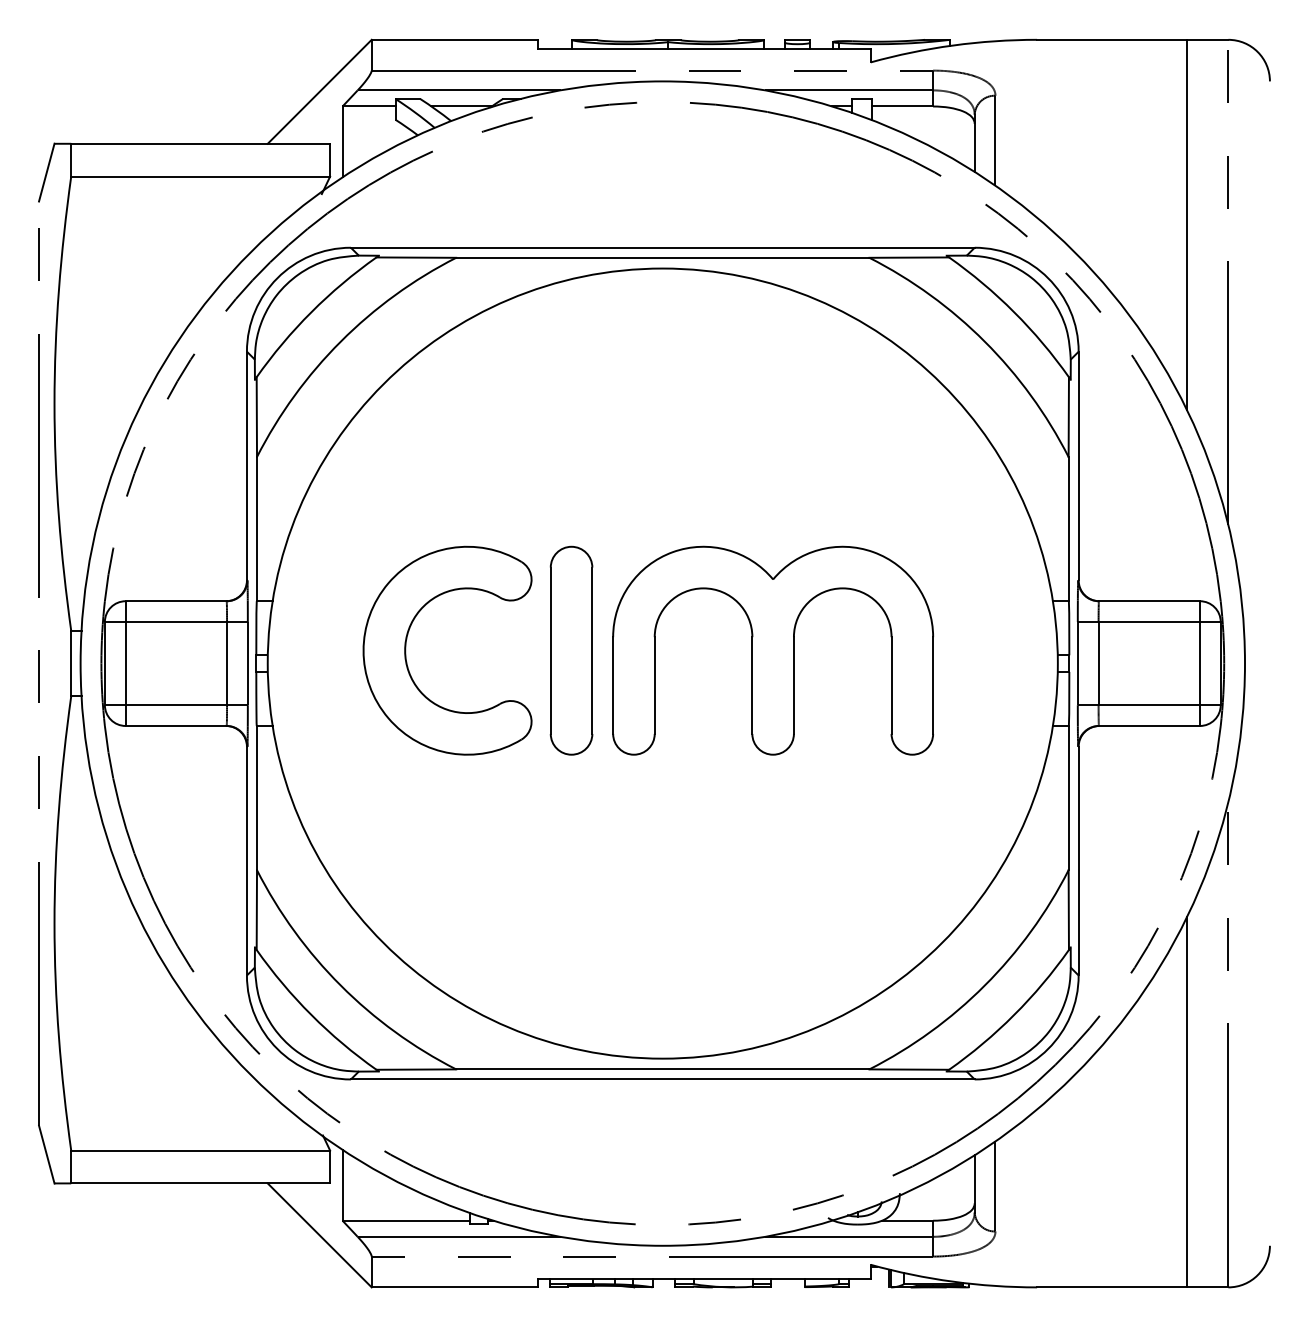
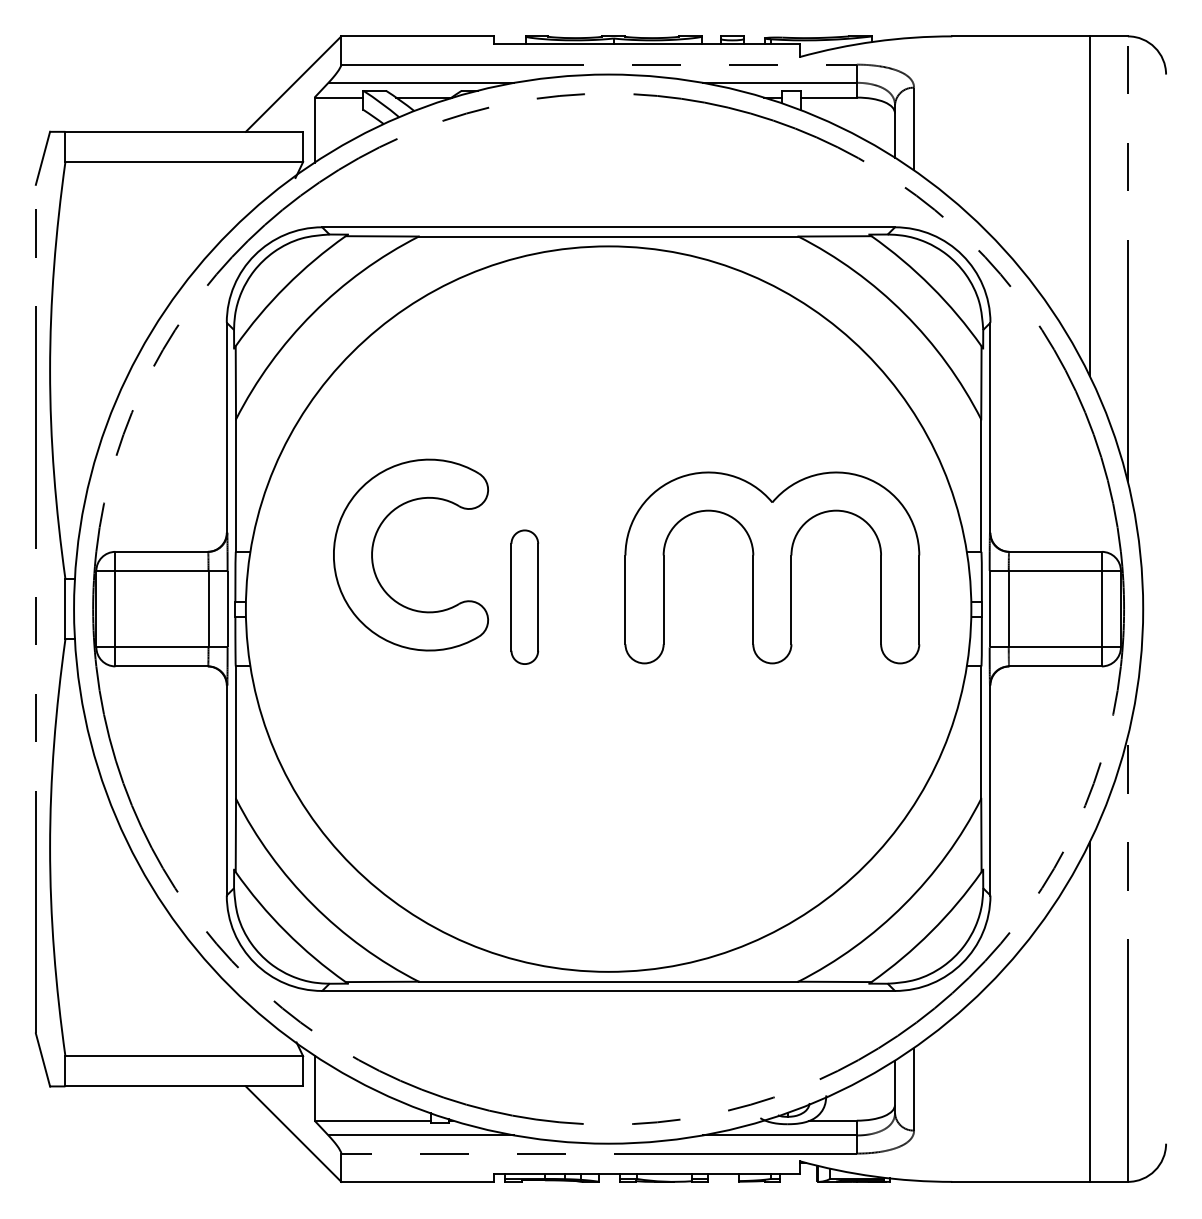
part: (406, 650) -> (373, 554), moved
part: (571, 650) -> (524, 597), size x0.7
part: (772, 650) -> (771, 567), moved

